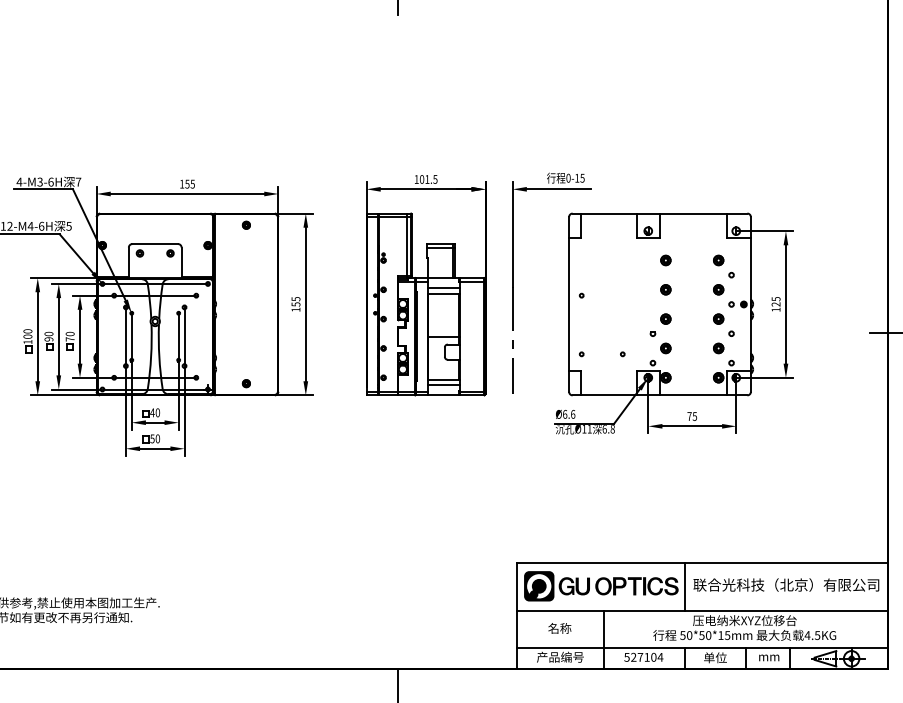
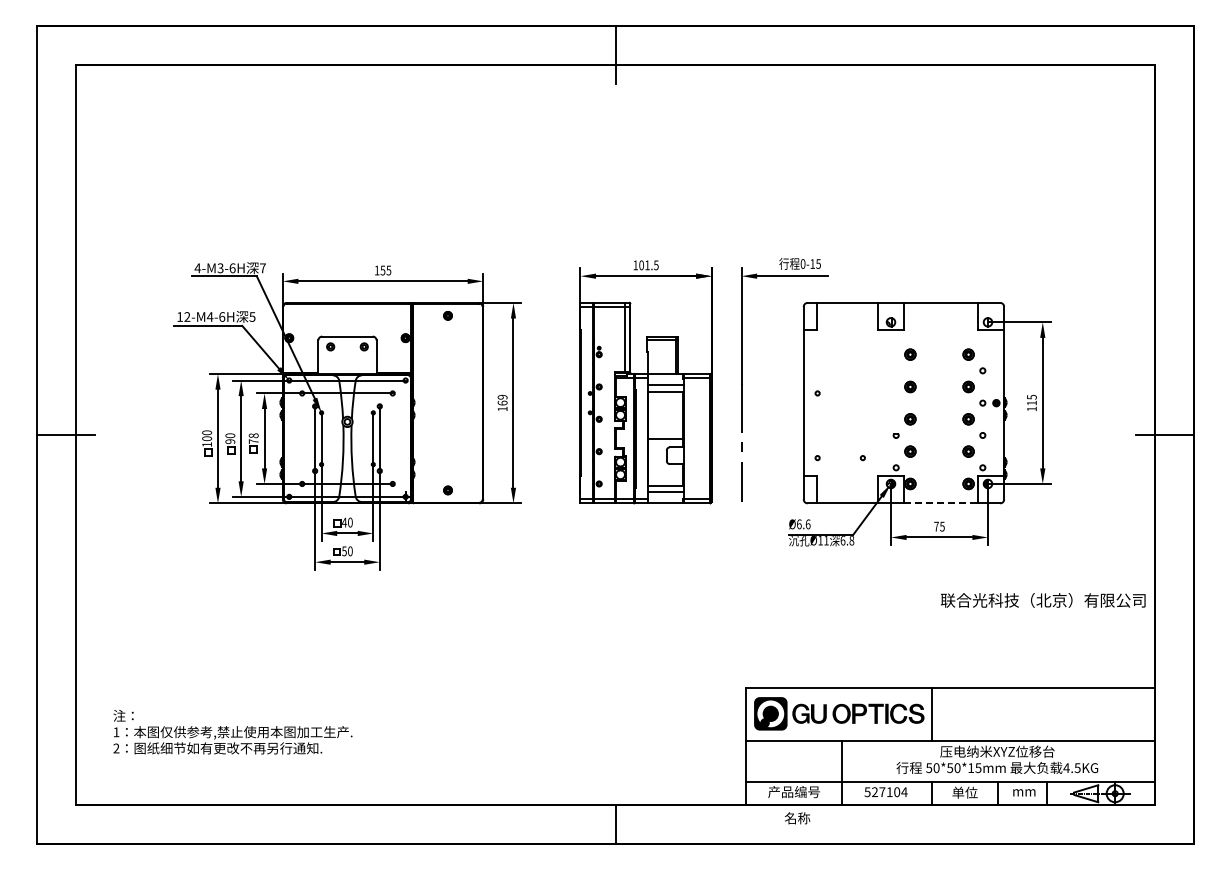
text: (295, 301) -> (502, 399), 155 -> 169
text: (775, 303) -> (1031, 402), 125 -> 115
text: (69, 333) -> (253, 435), 70 -> 78
line: (694, 395) -> (941, 503), solid -> dashed
text: (785, 585) -> (1042, 600), moved
text: (559, 628) -> (797, 818), moved

